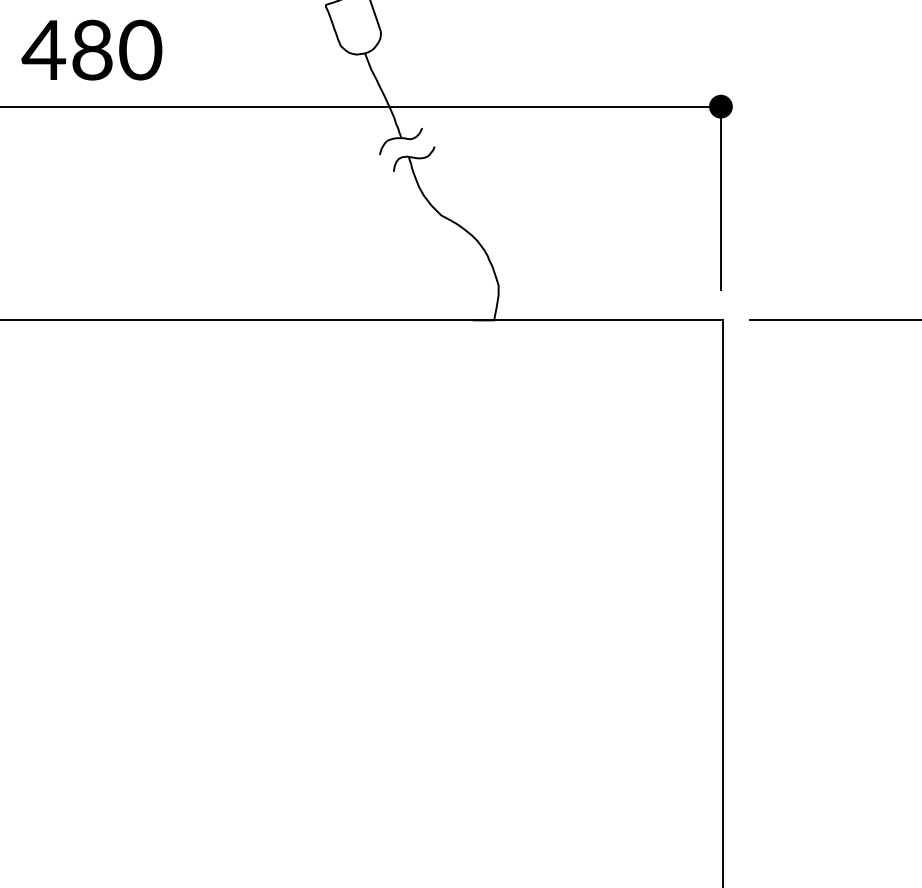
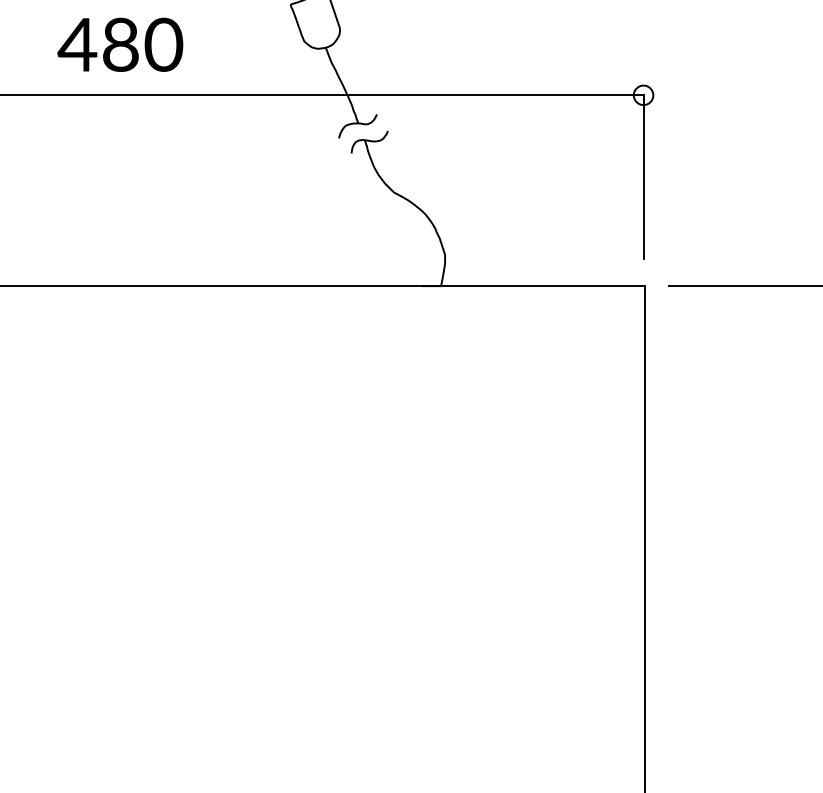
text: (91, 49) -> (120, 44), moved
fill: (720, 106) -> (643, 95), removed

